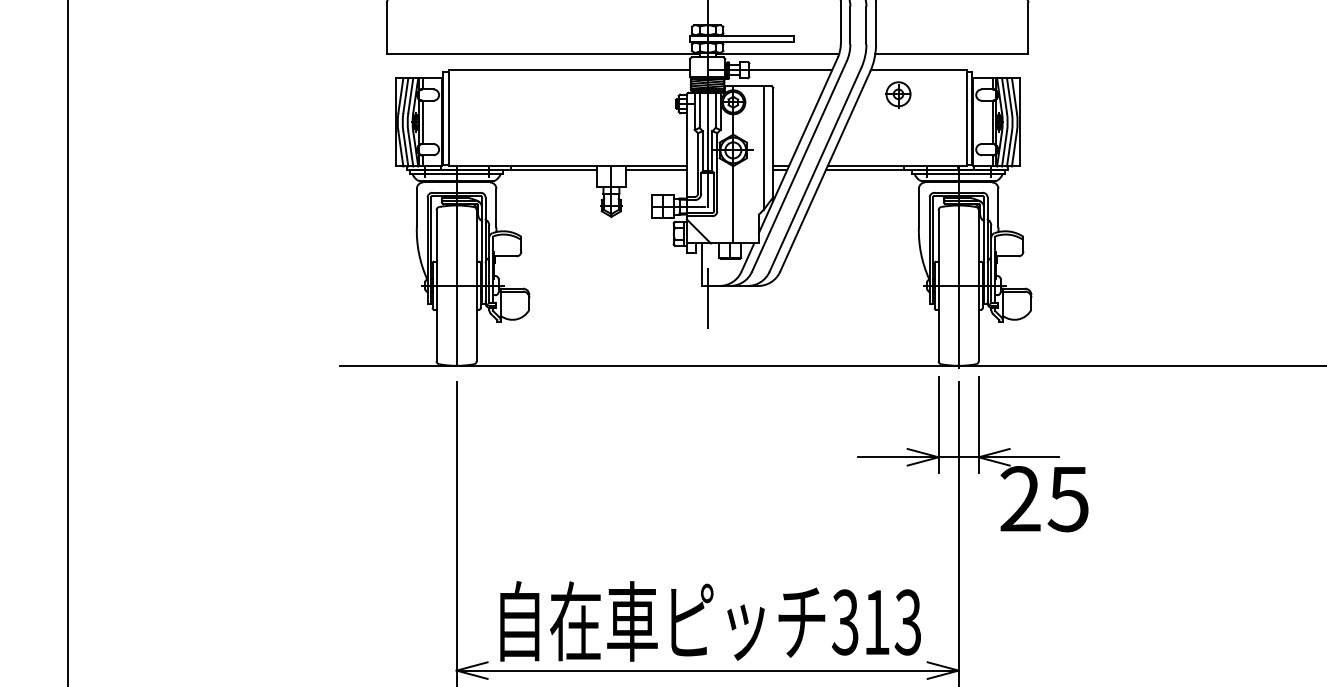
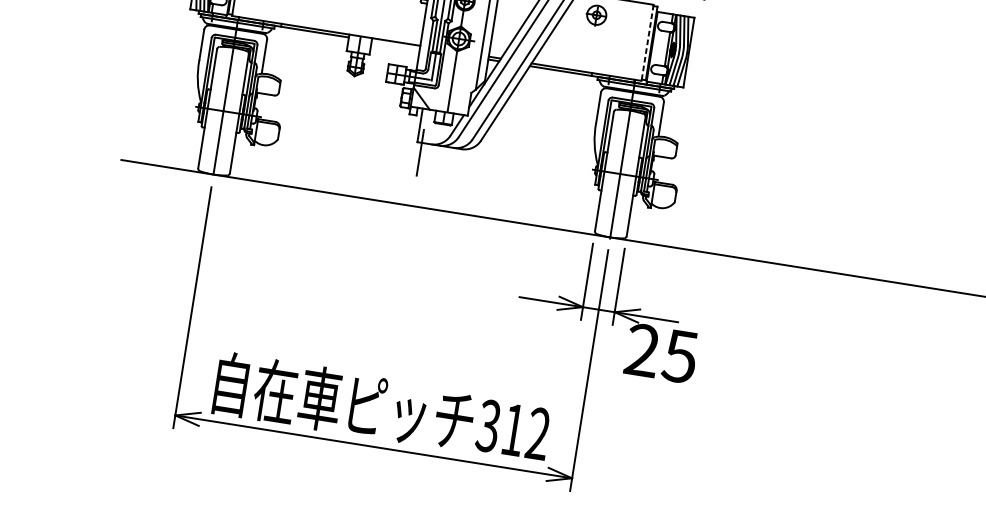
line: (966, 118) -> (647, 42), solid -> dashed
line: (655, 170) -> (395, 45), removed
text: (907, 622) -> (537, 433), 313 -> 312

